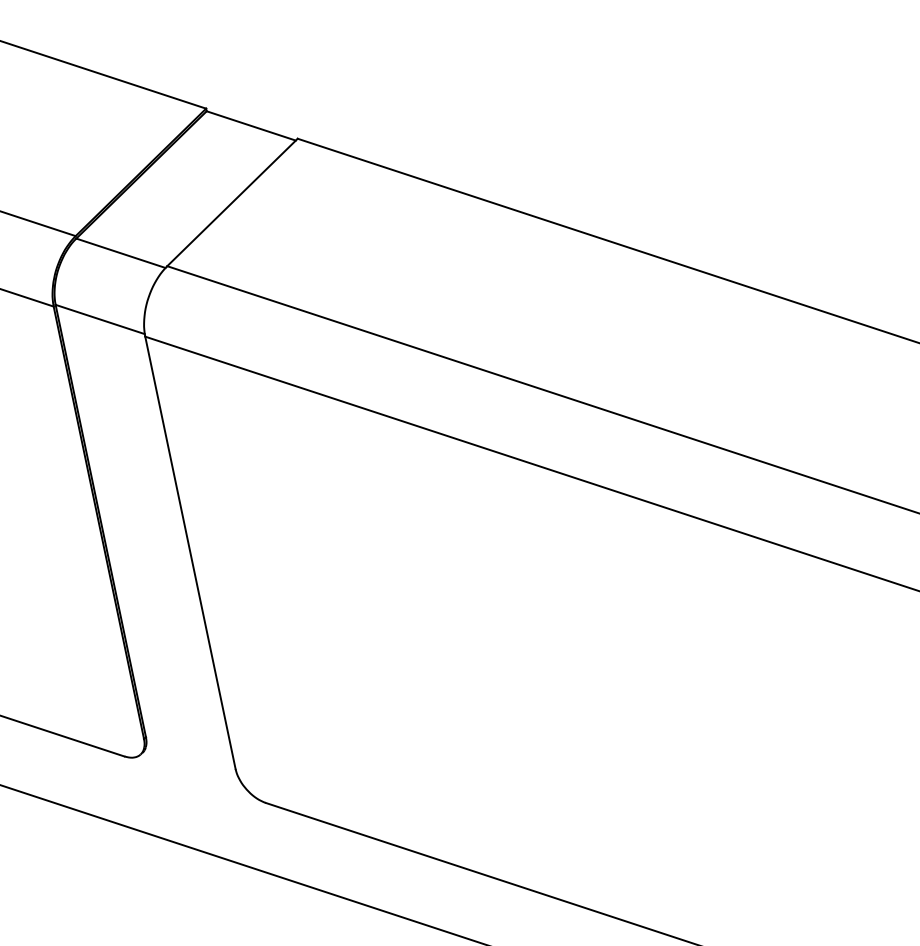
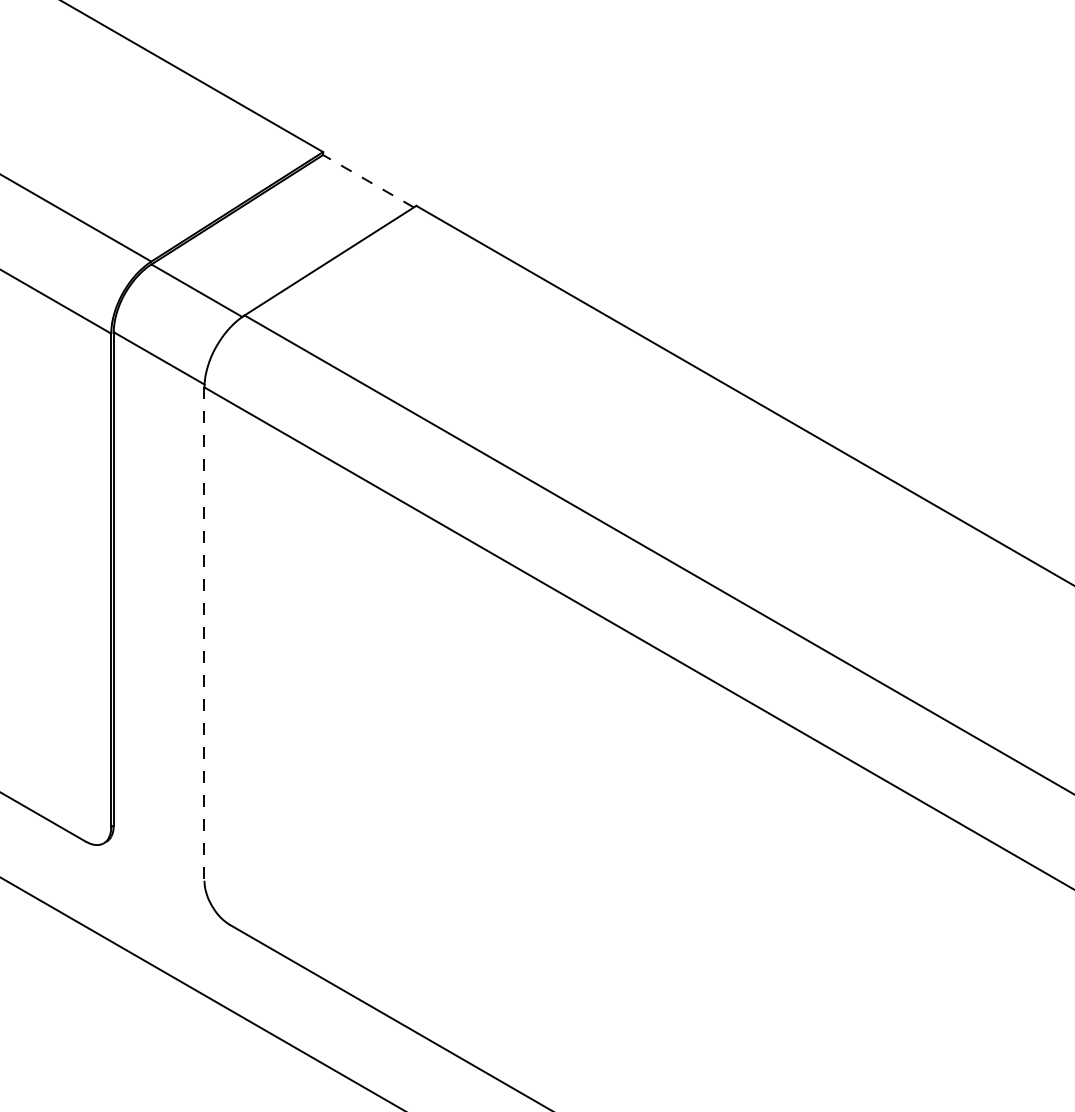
line: (251, 126) -> (368, 181), solid -> dashed
line: (190, 553) -> (204, 634), solid -> dashed

